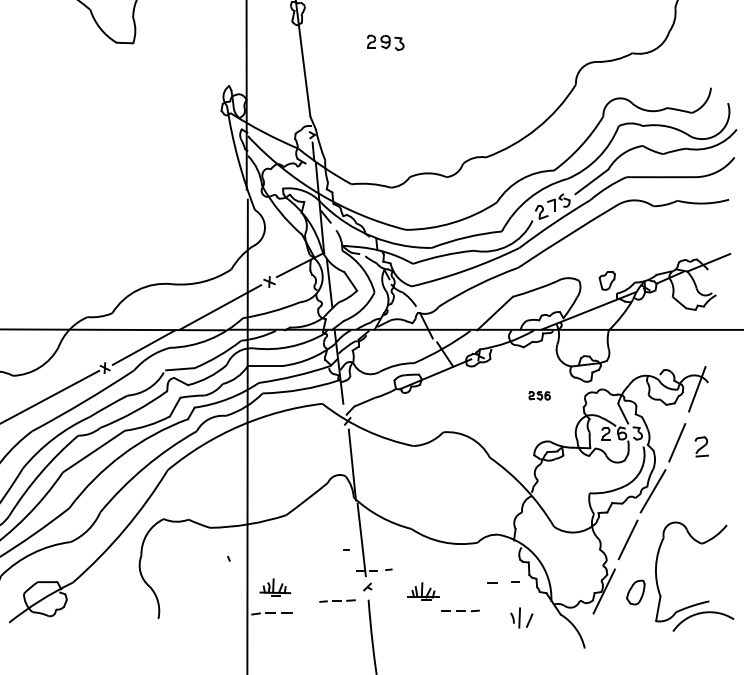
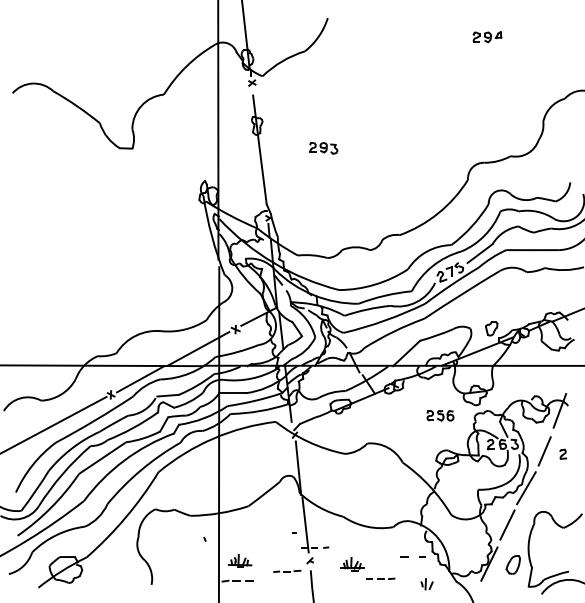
part: (539, 395) -> (440, 415), size x1.67
part: (700, 445) -> (562, 453), size x0.62
part: (521, 618) -> (426, 584), size x0.71

